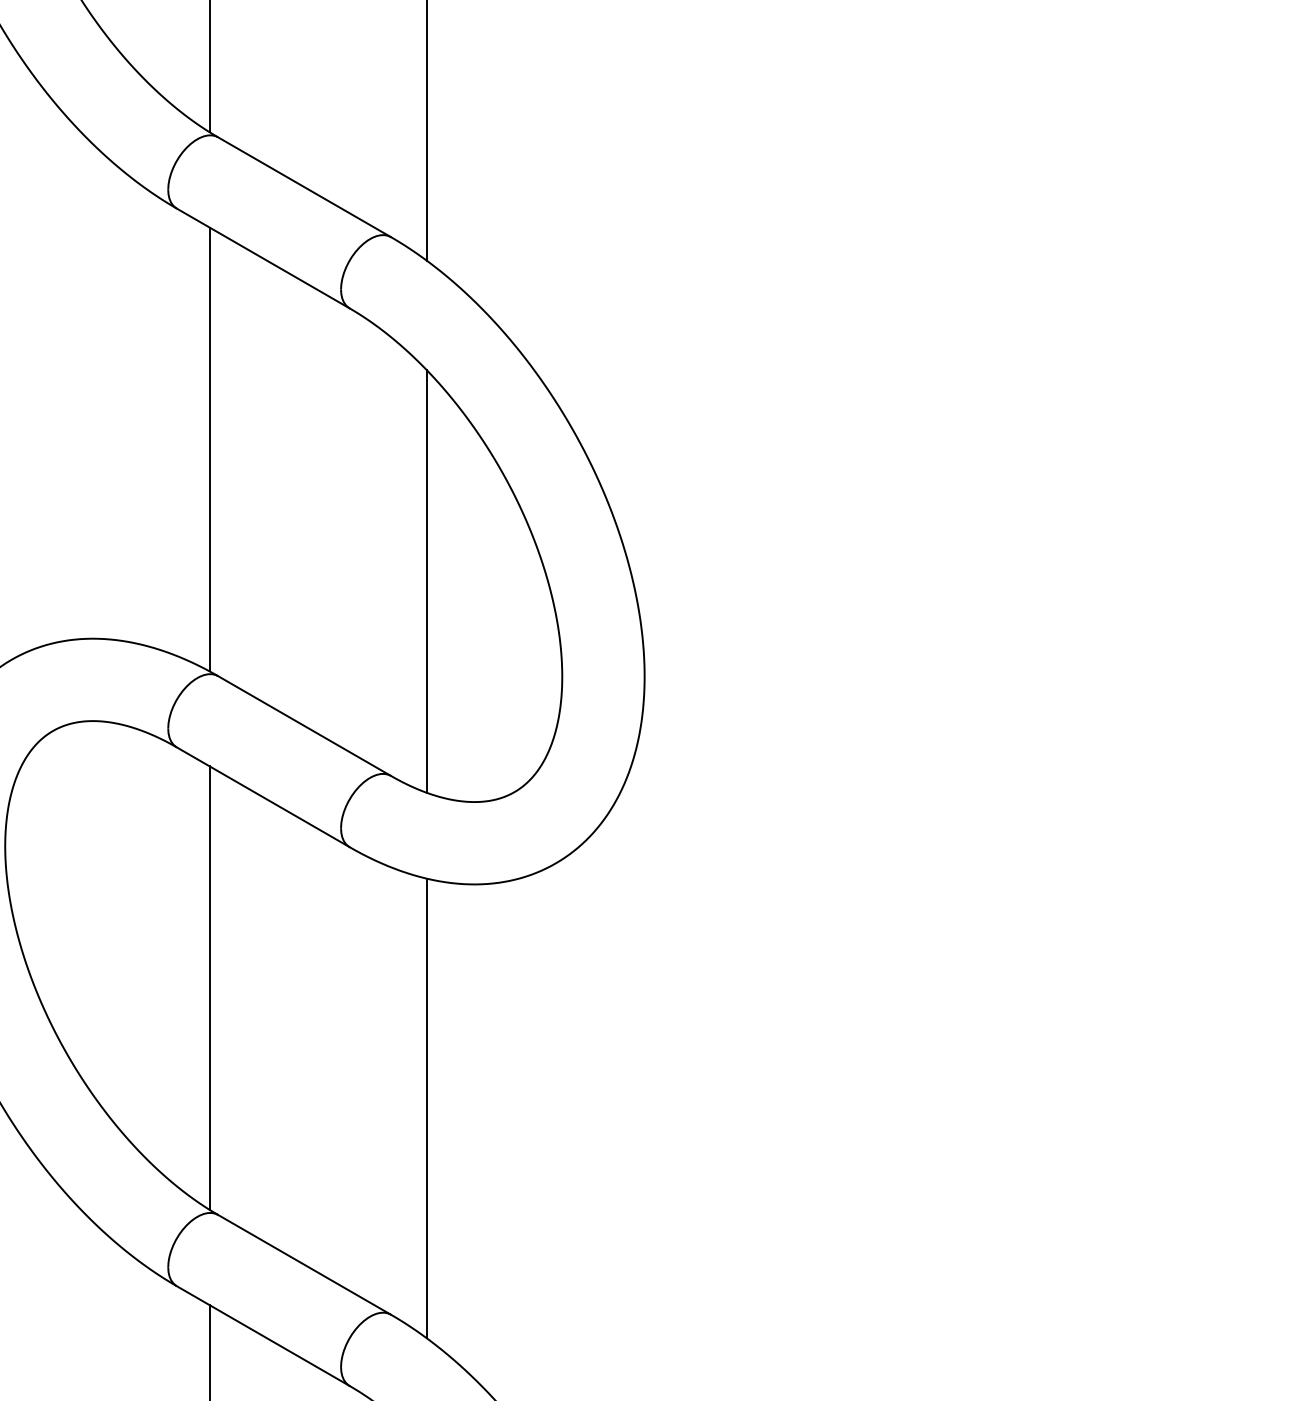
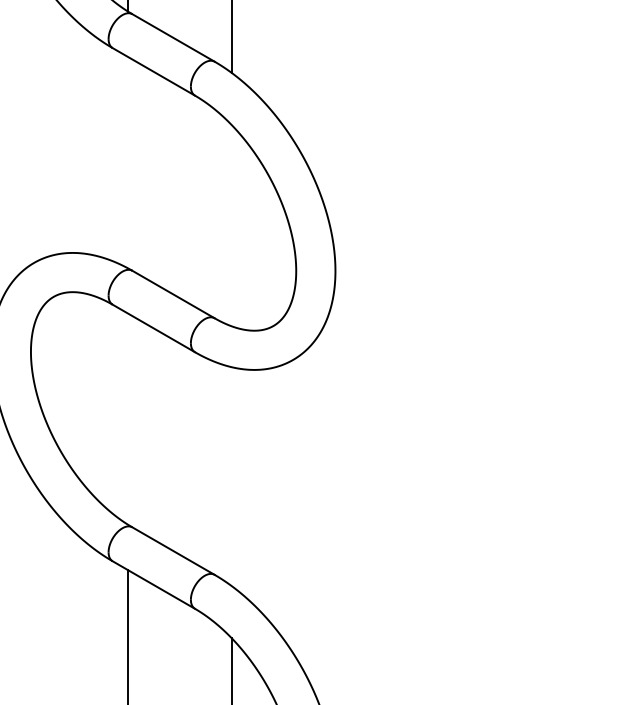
line: (210, 448) -> (128, 162), removed
line: (426, 581) -> (231, 225), removed
line: (210, 986) -> (128, 418), removed
line: (426, 1108) -> (231, 476), removed

